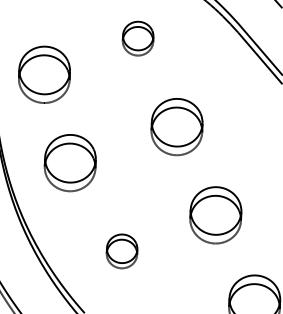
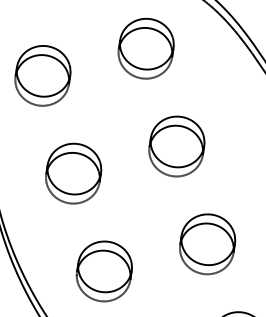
part: (137, 38) -> (145, 48), size x1.67
part: (69, 163) -> (72, 174), moved
part: (121, 251) -> (103, 271), size x1.67

